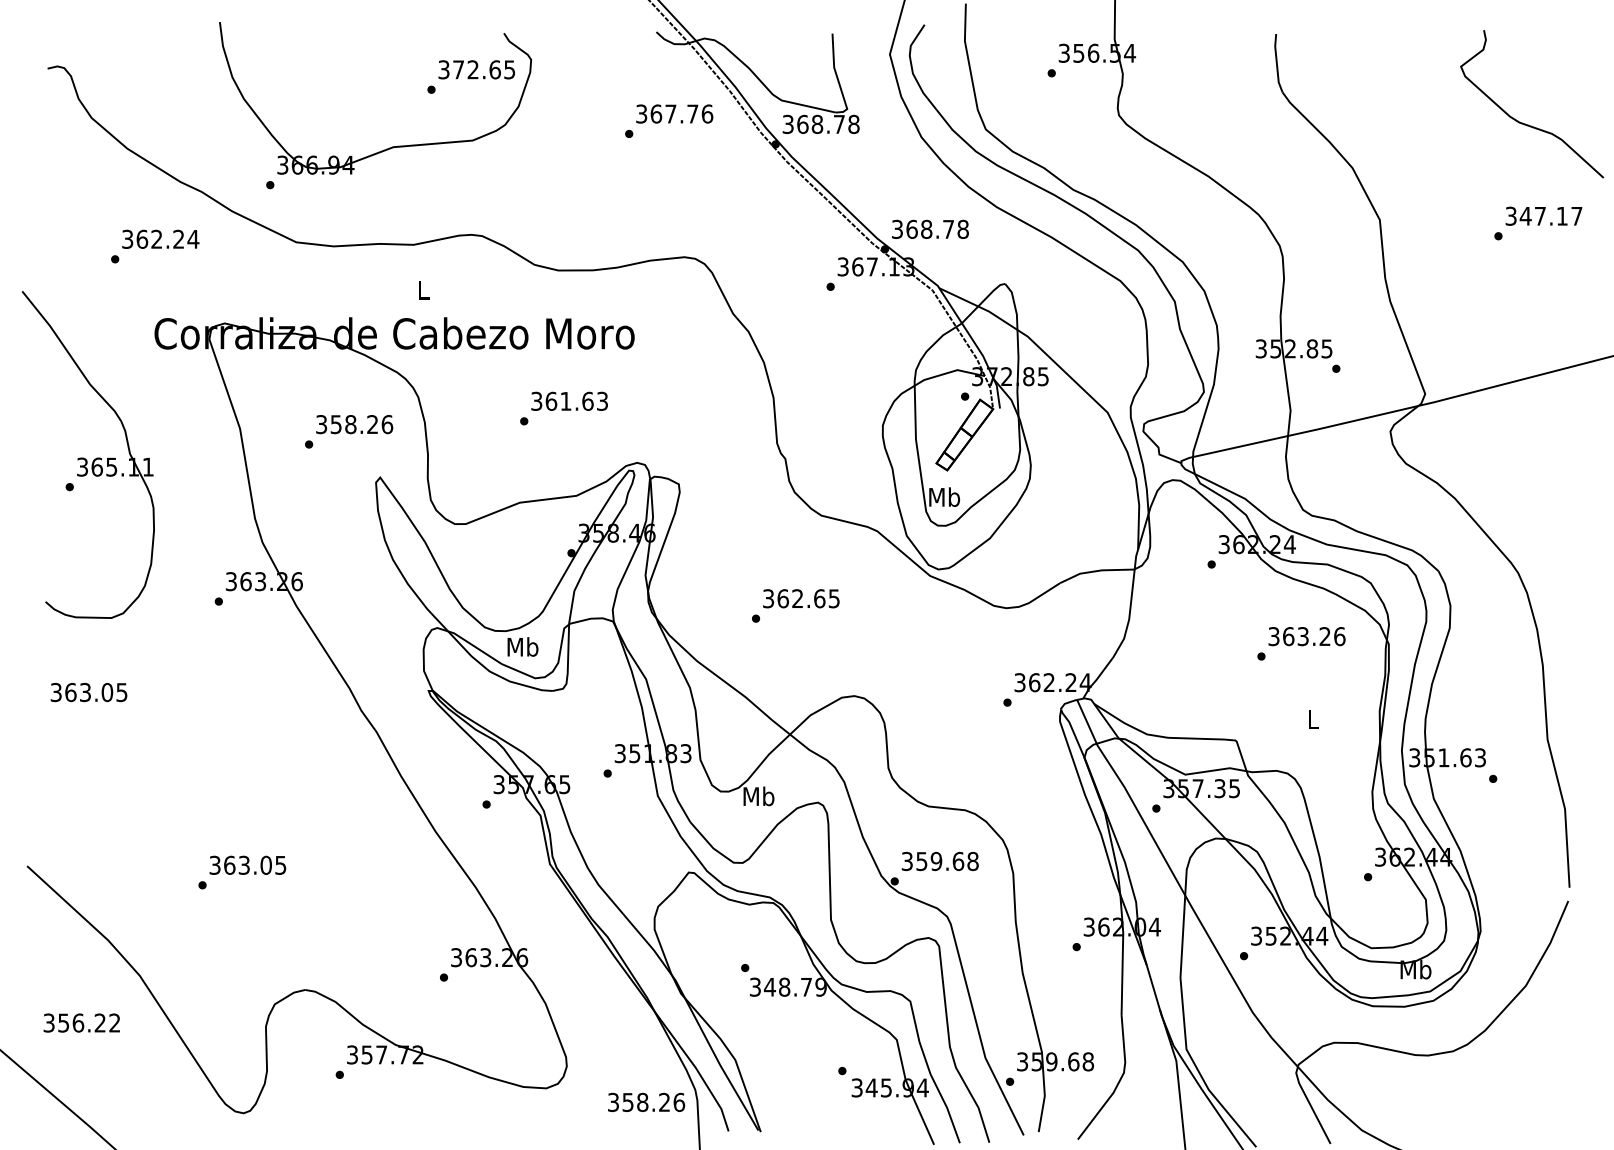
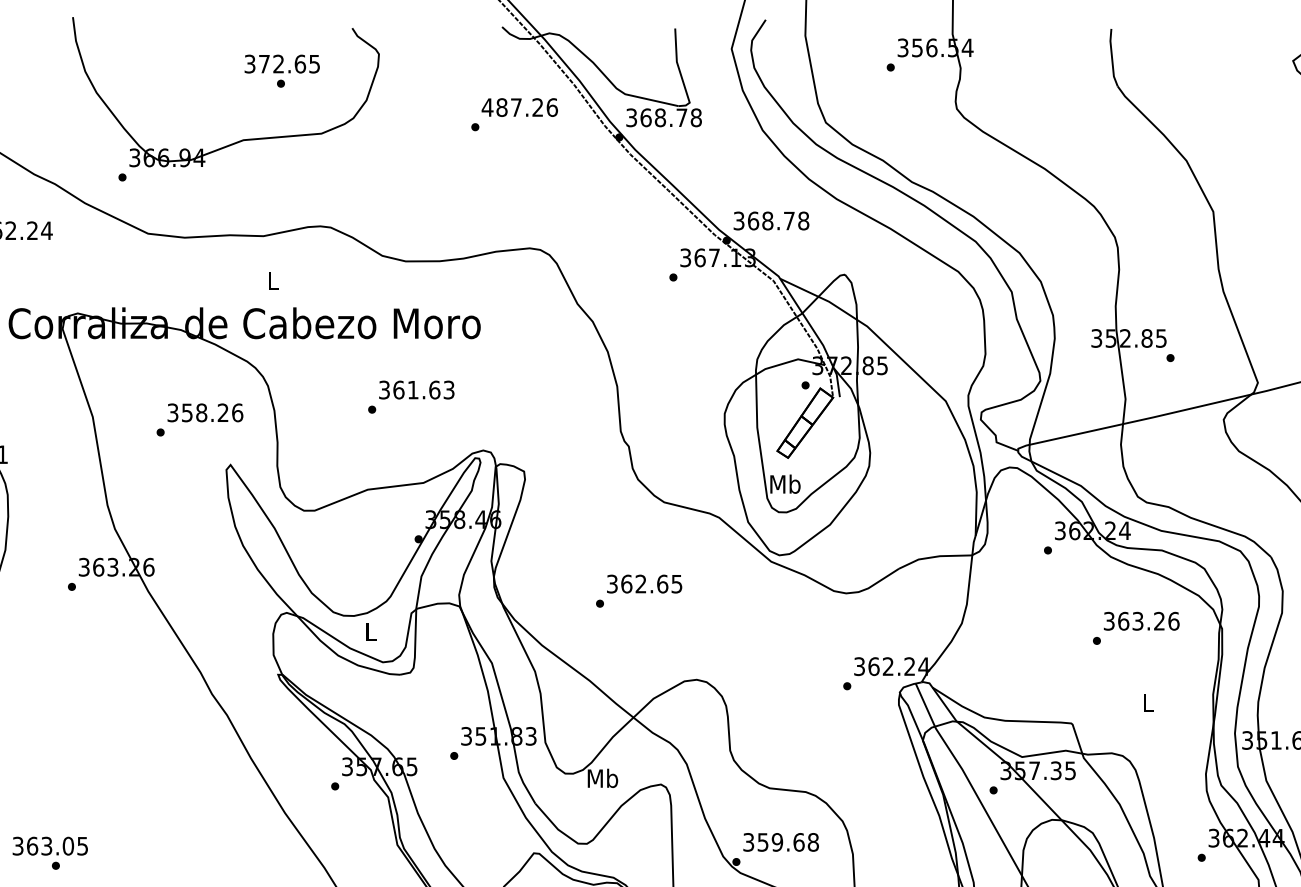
text: (476, 69) -> (281, 63), moved
text: (666, 113) -> (512, 107), 367.76 -> 487.26
text: (522, 646) -> (370, 631), Mb -> L
text: (247, 864) -> (49, 845), moved

